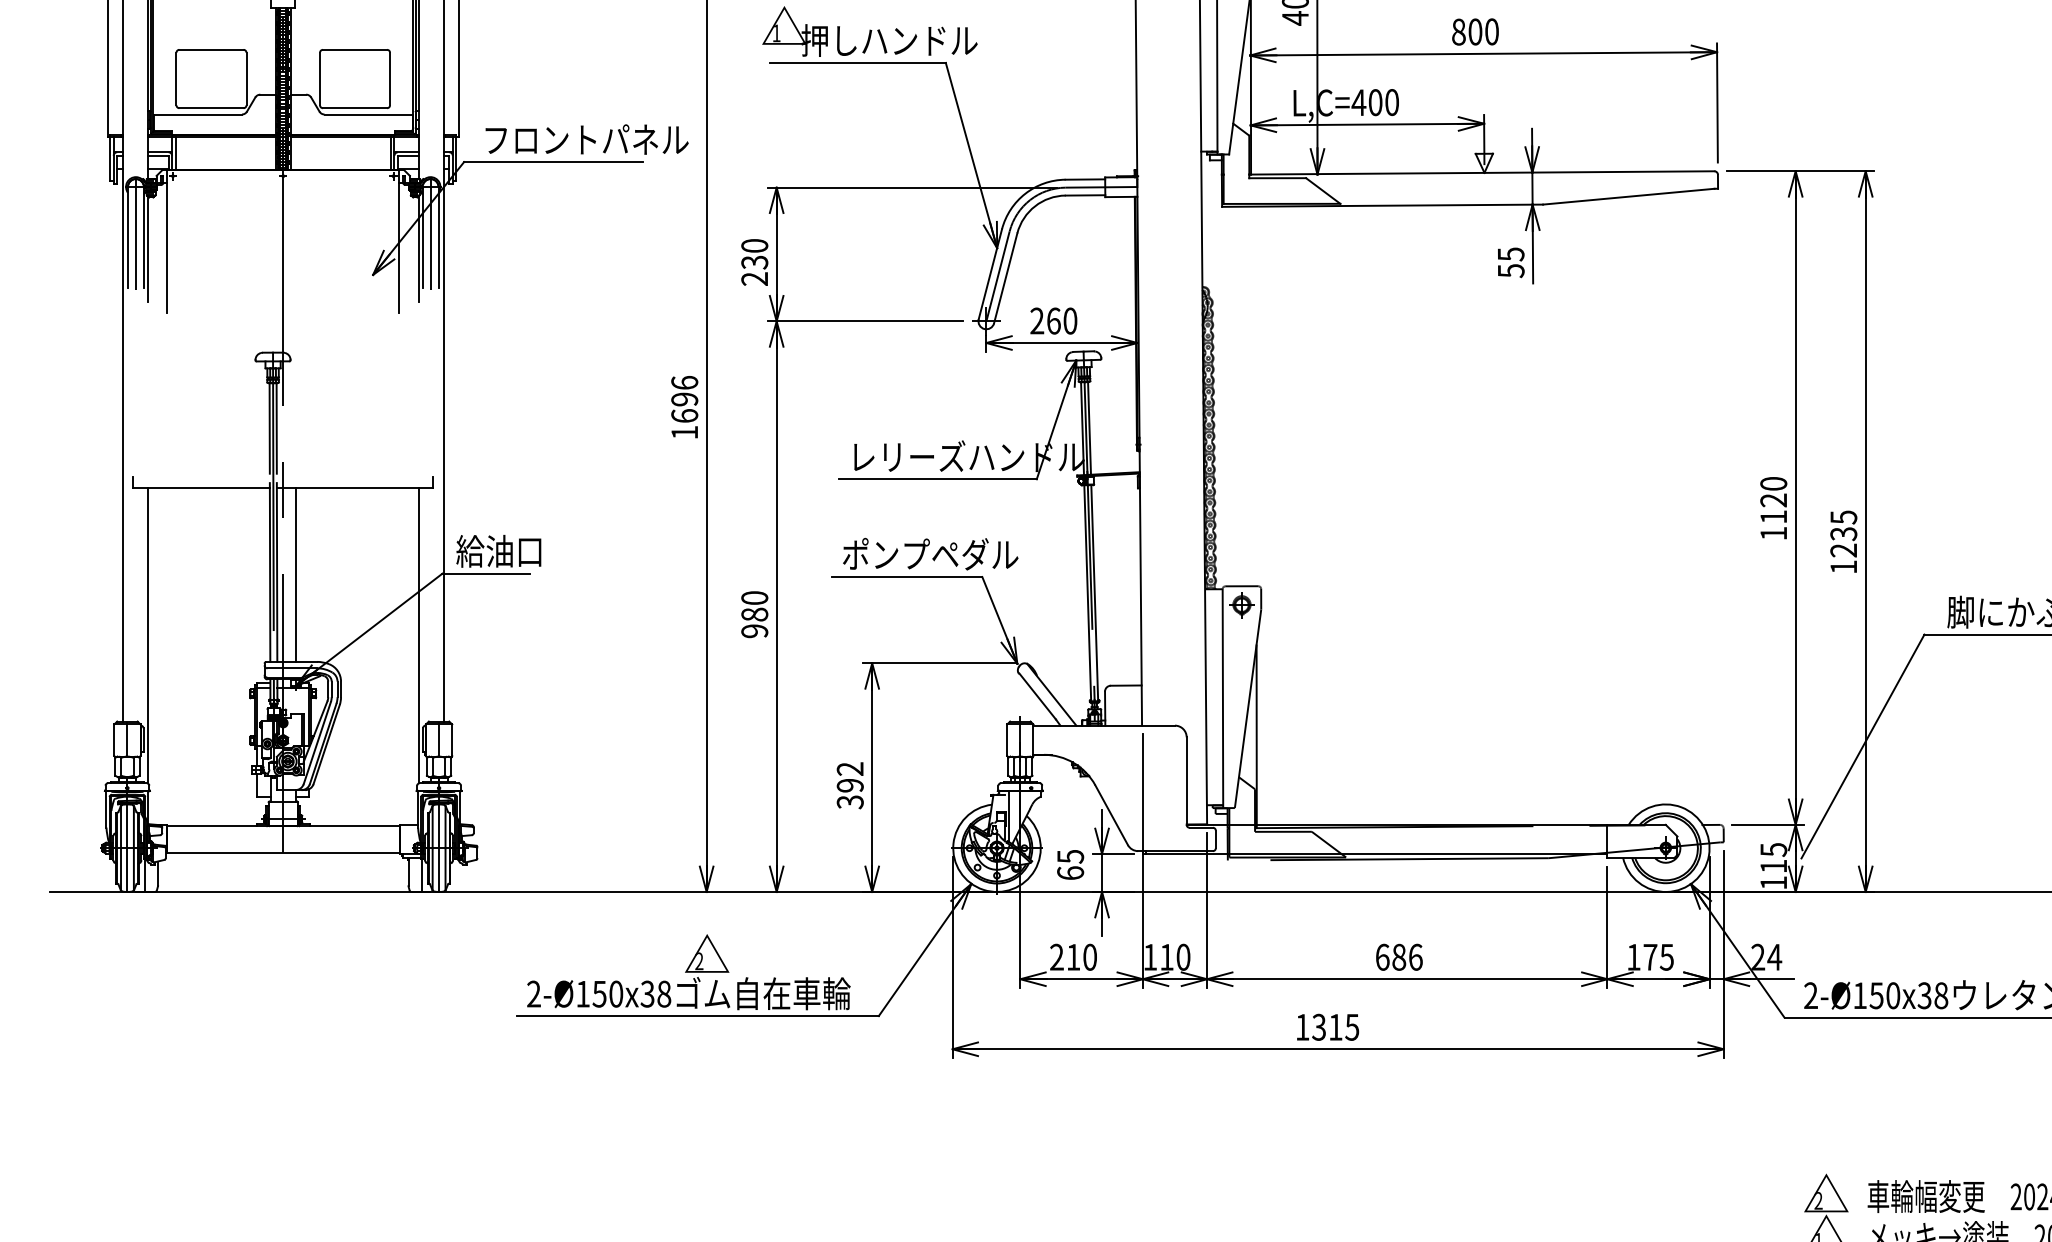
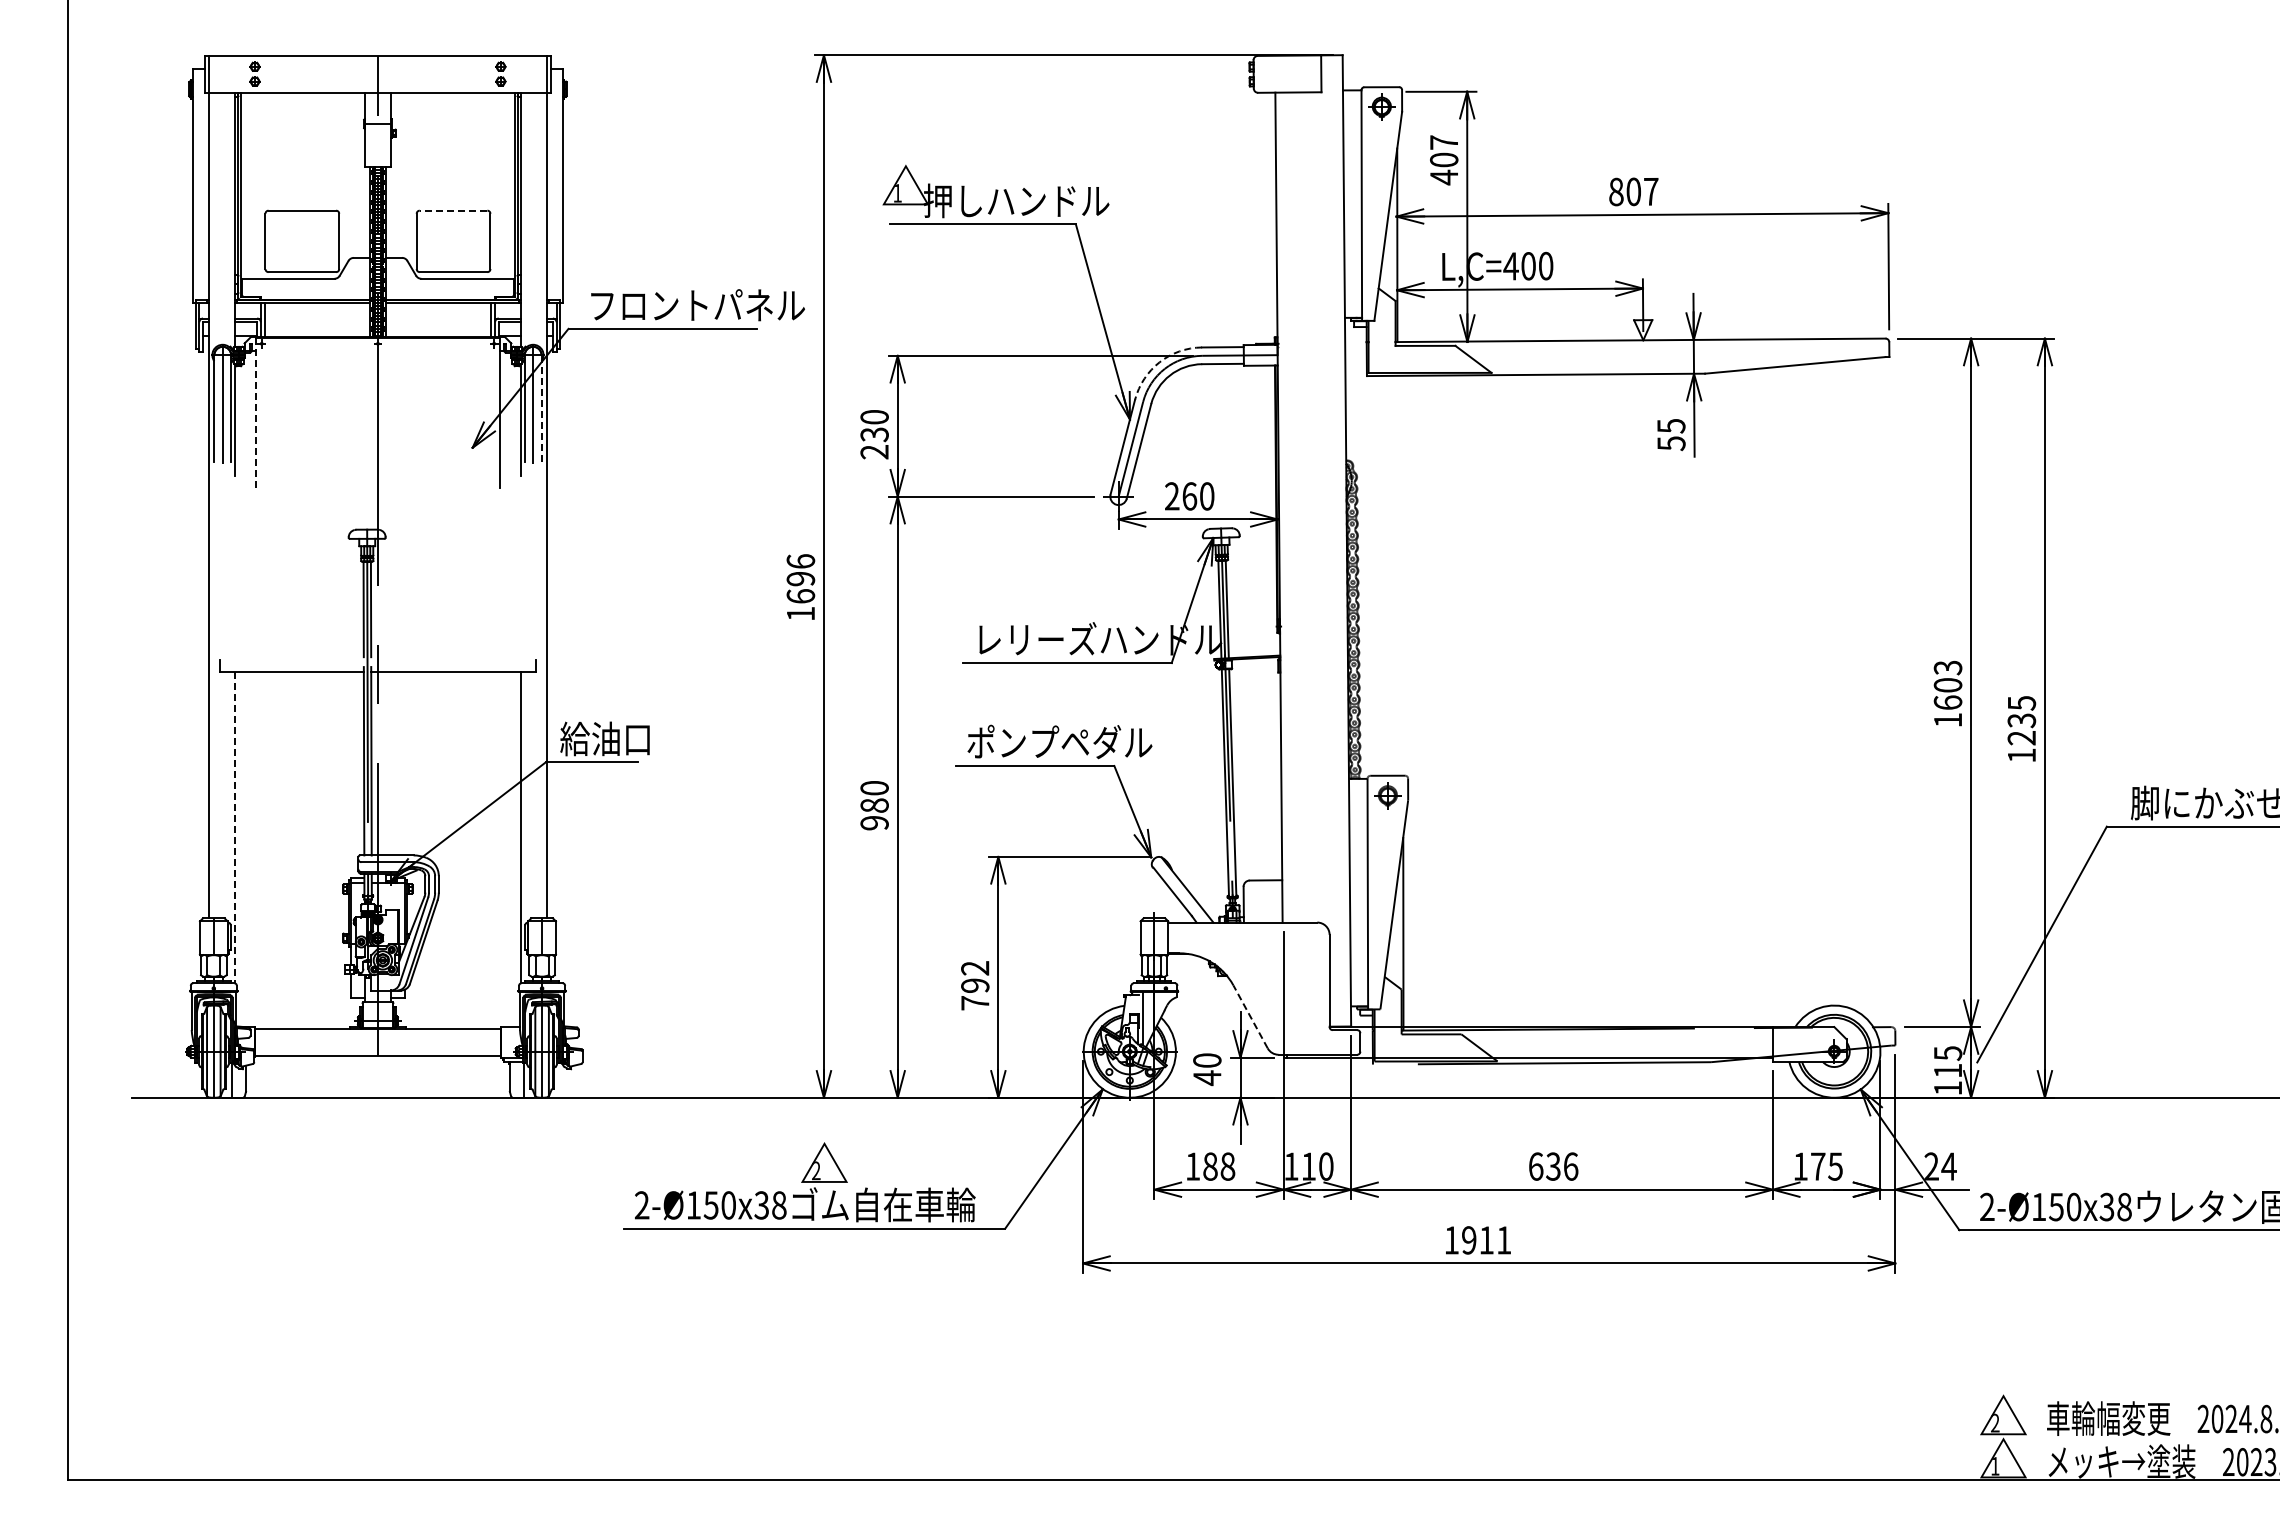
text: (1492, 31) -> (1651, 191), 800 -> 807
line: (354, 49) -> (453, 210), solid -> dashed
arc: (1025, 193) -> (1159, 362), solid -> dashed
line: (438, 237) -> (541, 408), solid -> dashed
line: (167, 241) -> (255, 412), solid -> dashed
text: (1773, 499) -> (1947, 684), 1120 -> 1603
line: (296, 574) -> (391, 763), removed
line: (148, 635) -> (235, 827), solid -> dashed
text: (850, 802) -> (975, 1003), 392 -> 792
line: (1111, 814) -> (1250, 1016), solid -> dashed
text: (1070, 865) -> (1207, 1069), 65 -> 40
text: (1073, 957) -> (1210, 1166), 210 -> 188
text: (1399, 957) -> (1553, 1166), 686 -> 636
text: (1335, 1027) -> (1486, 1240), 1315 -> 1911

